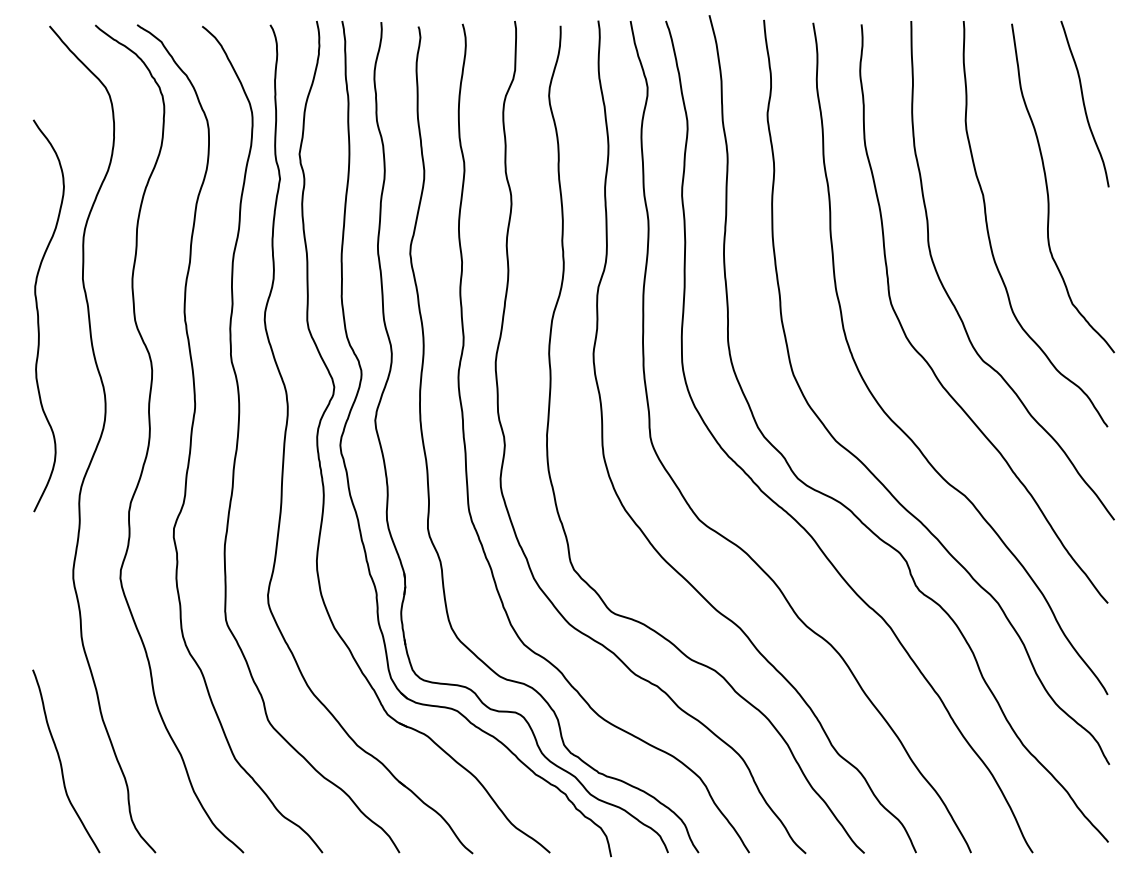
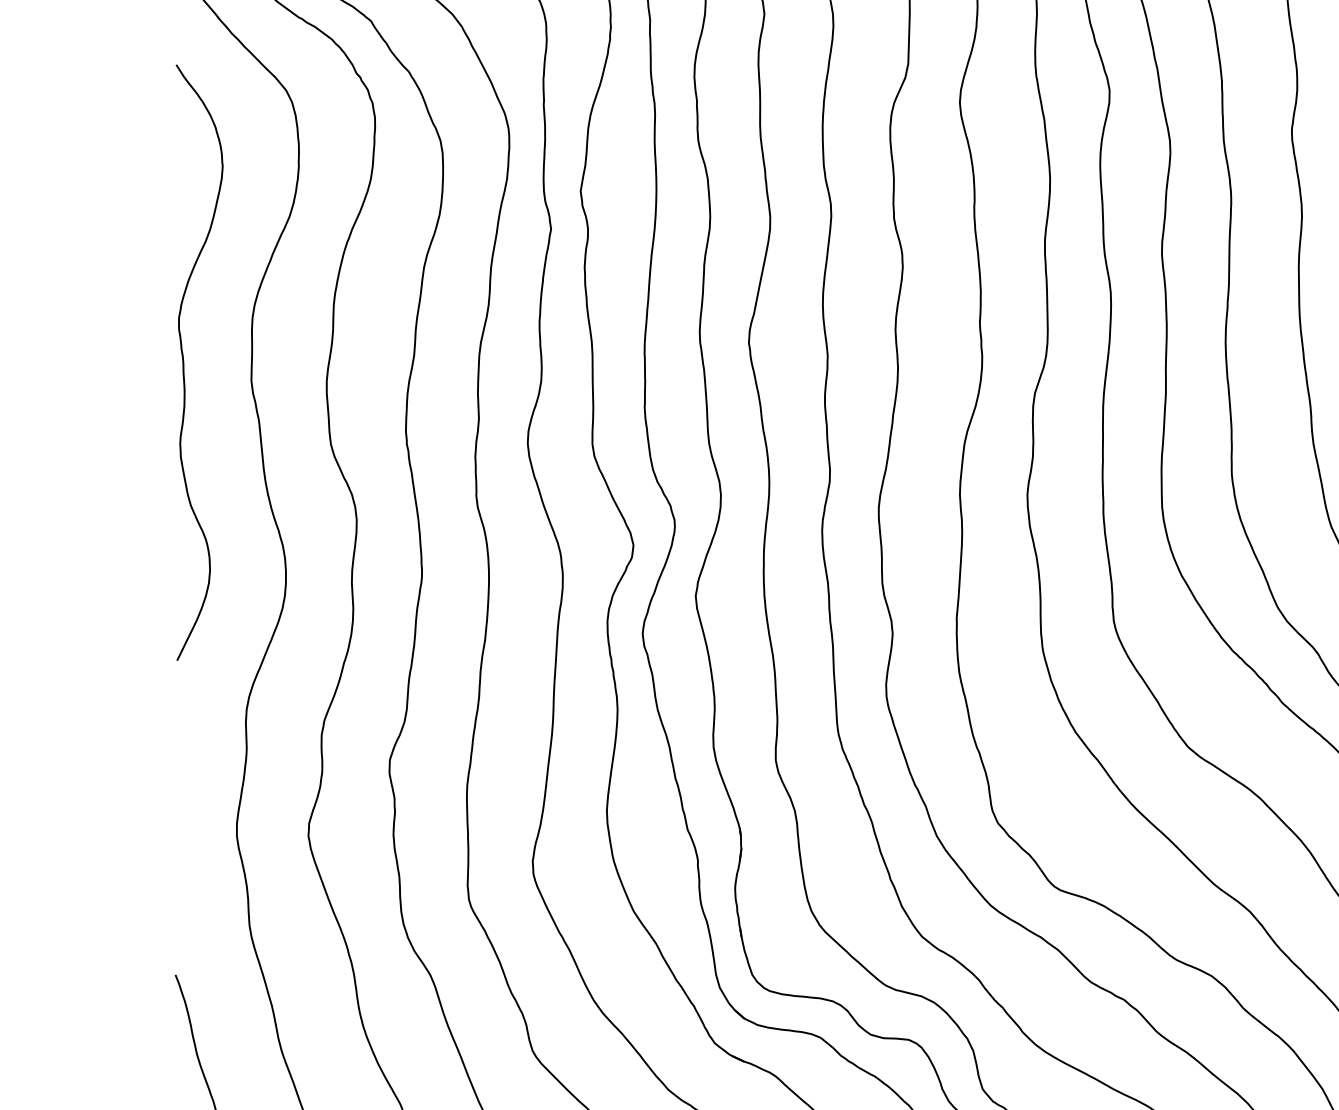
curve: (39, 319) -> (185, 368), moved

